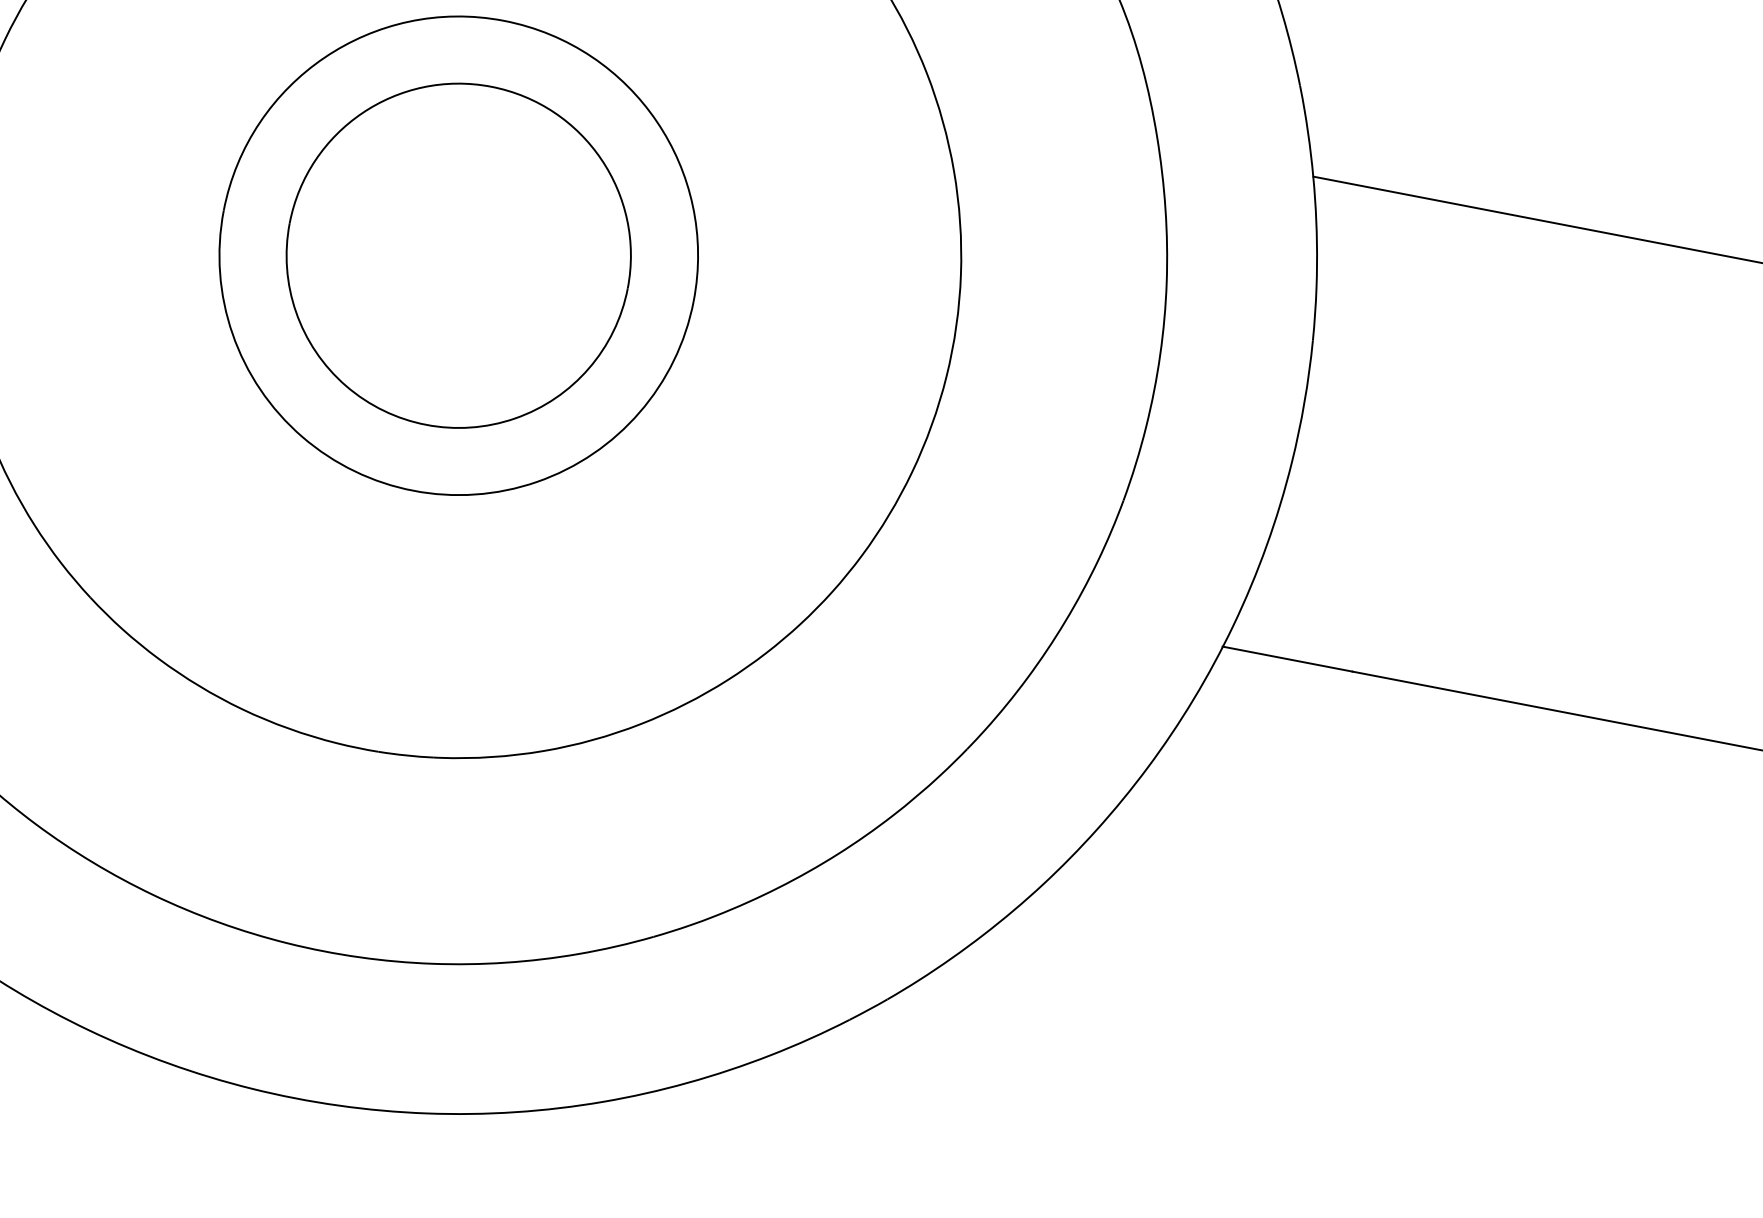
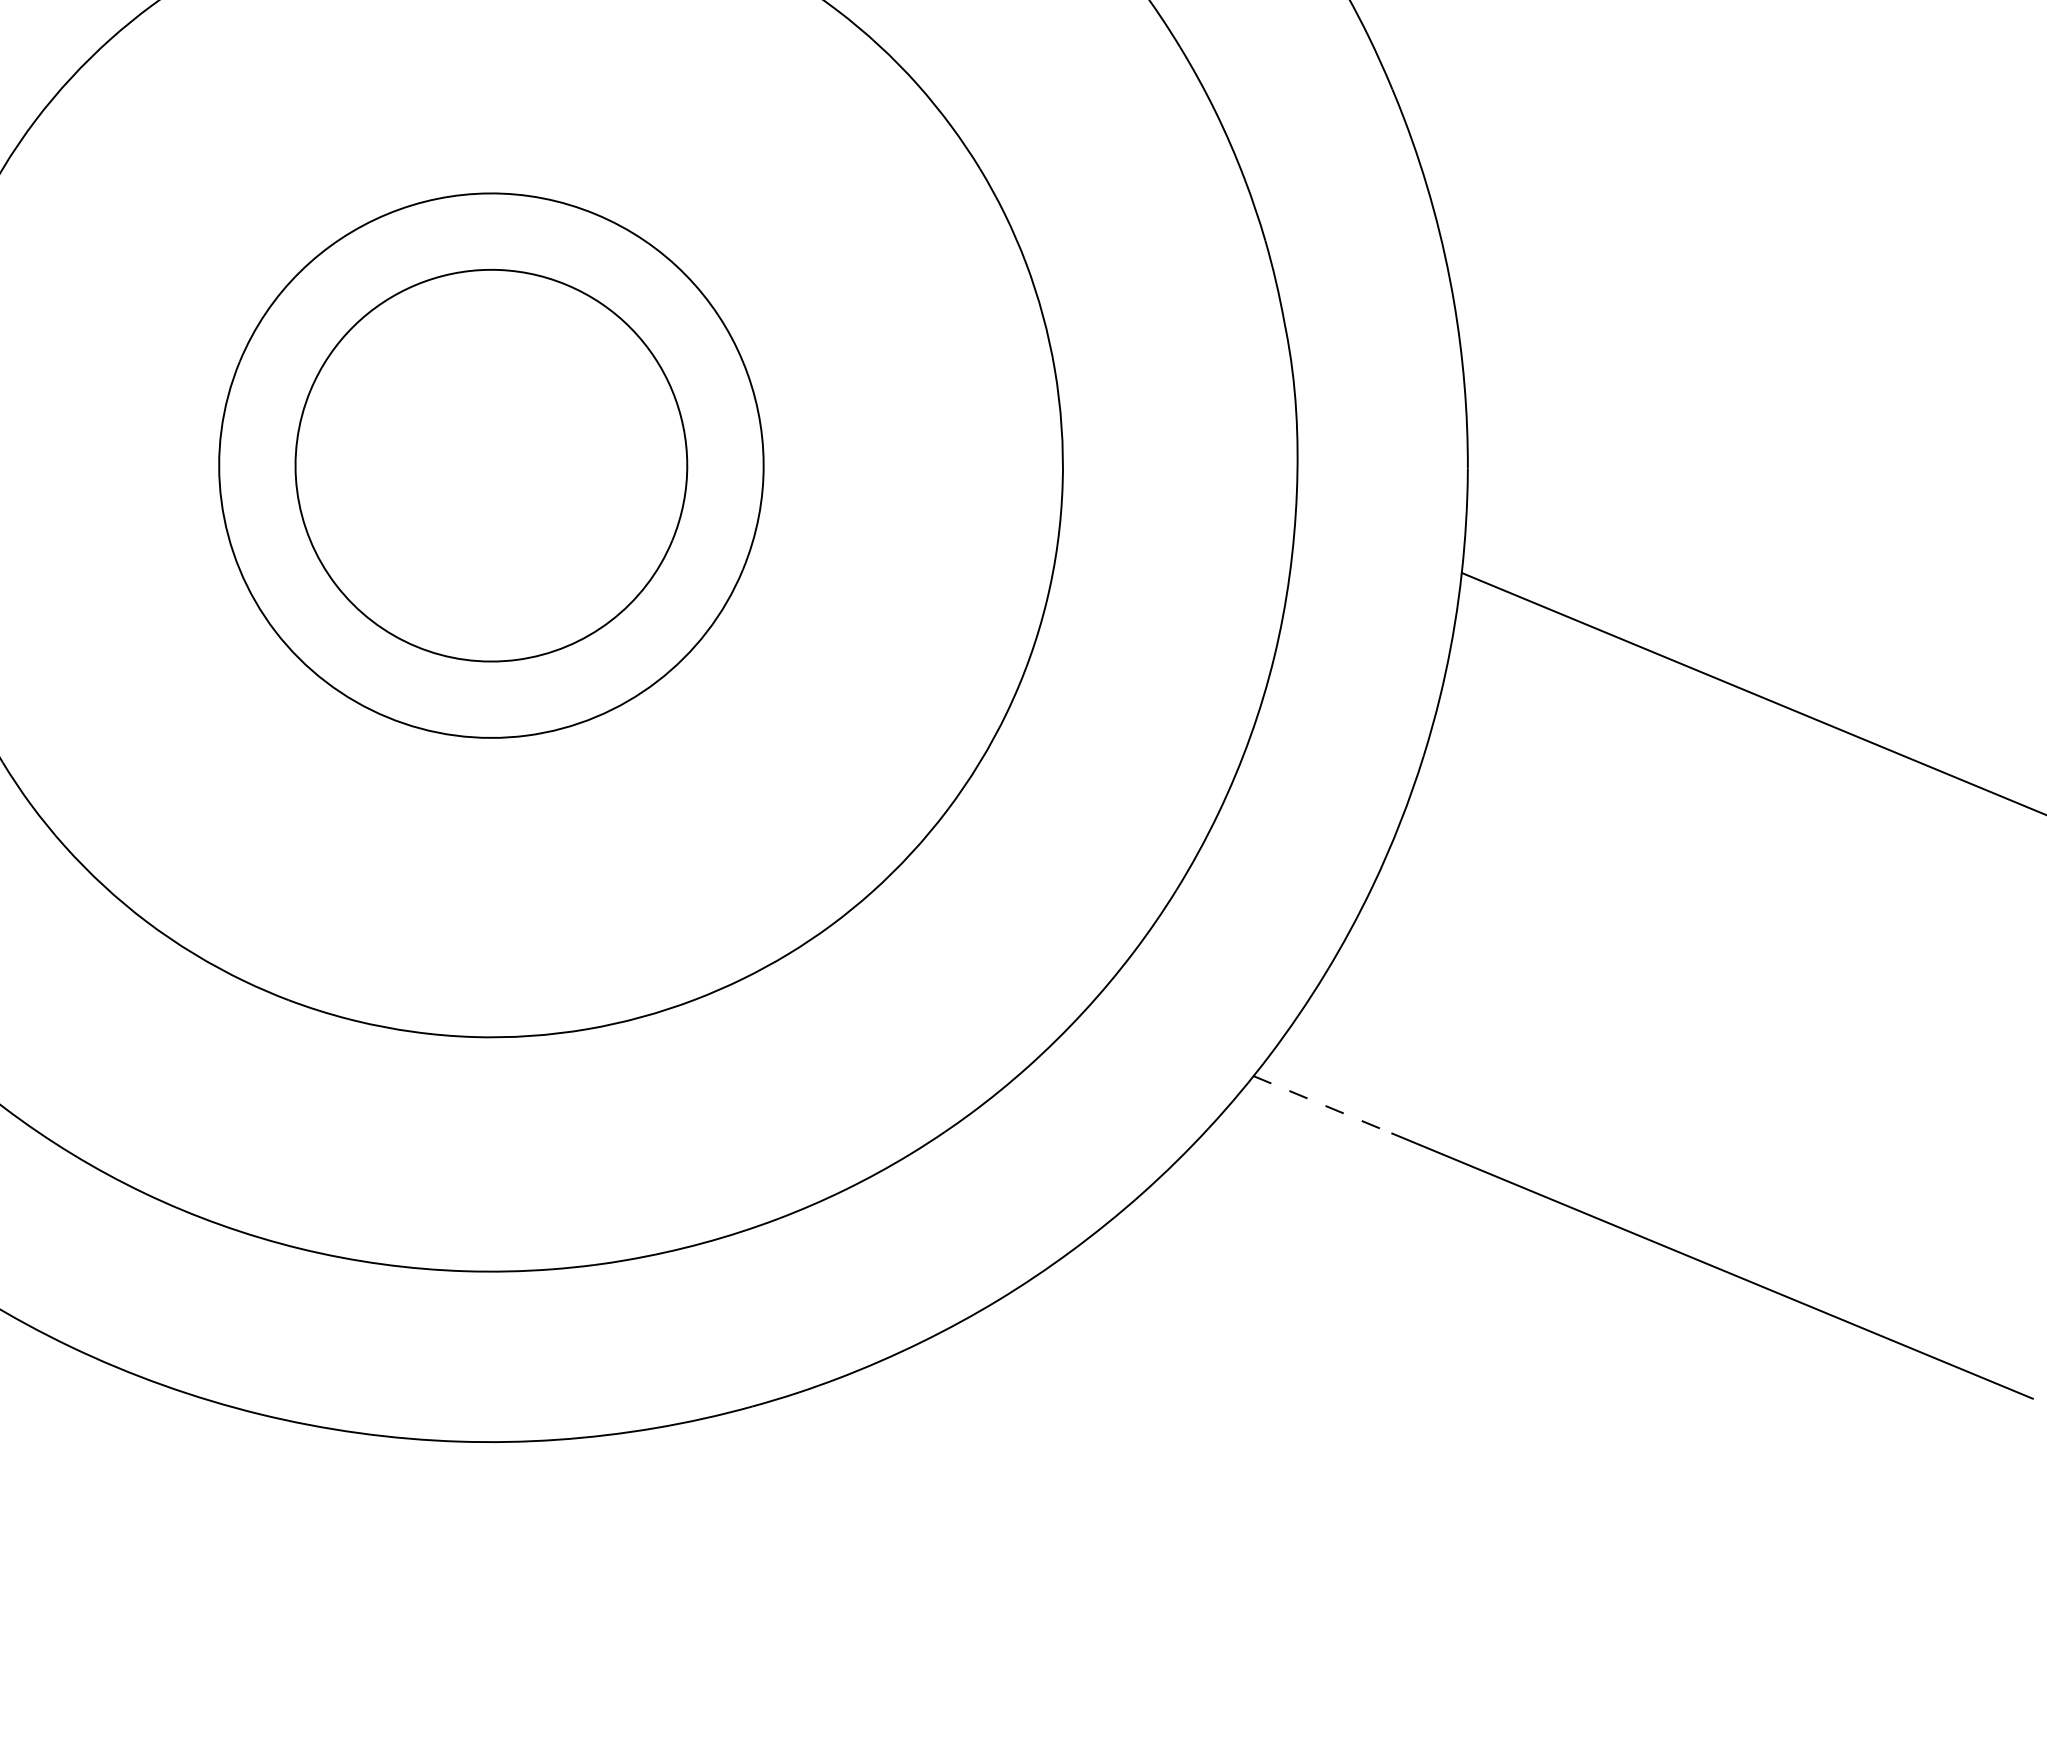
line: (1288, 658) -> (1323, 1104), solid -> dashed

